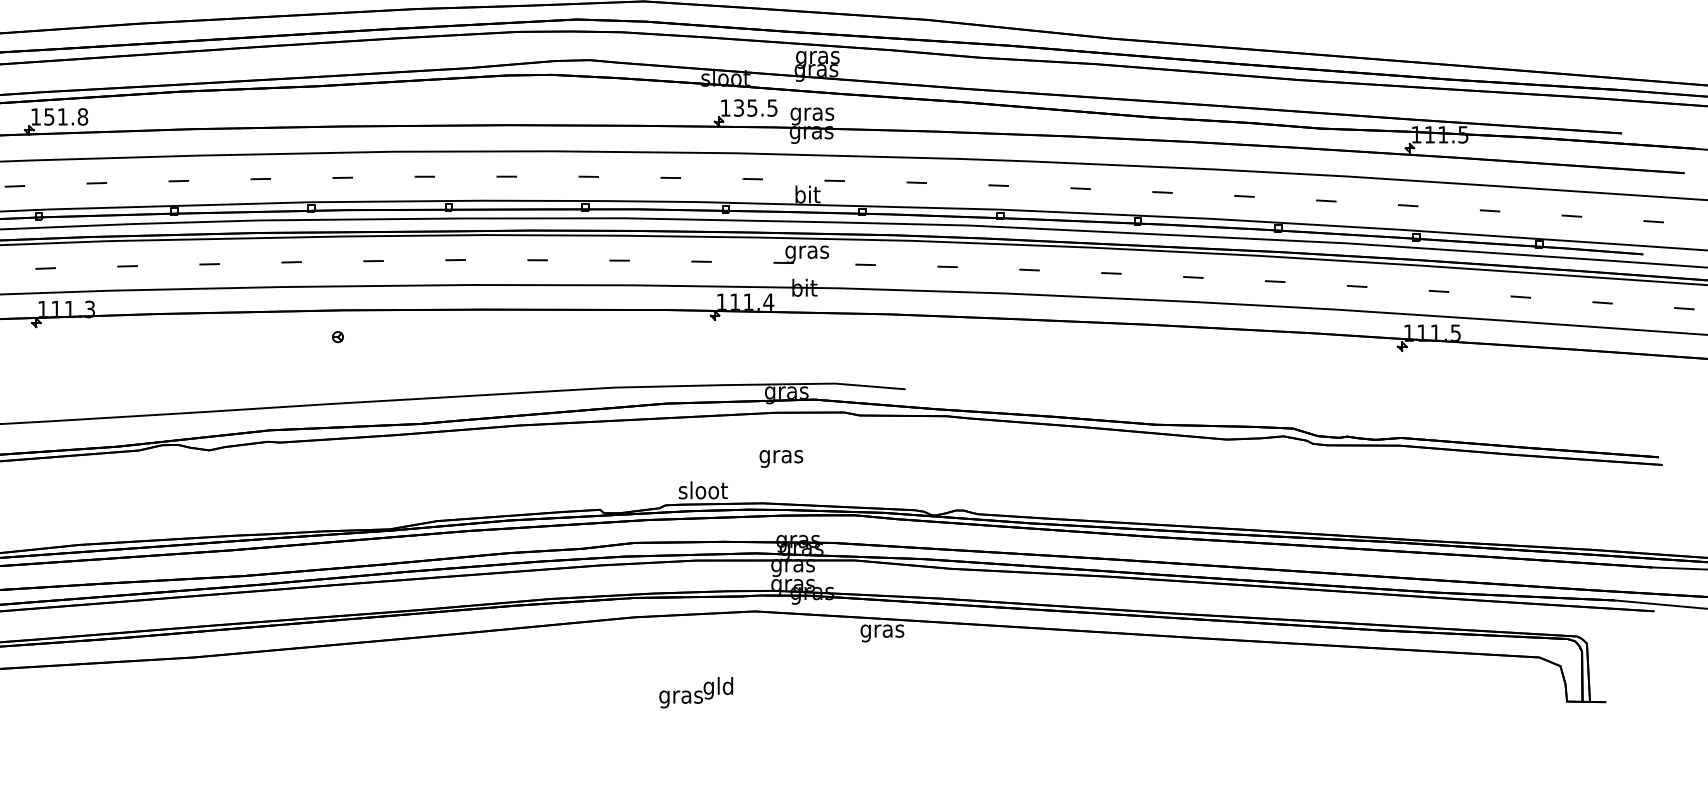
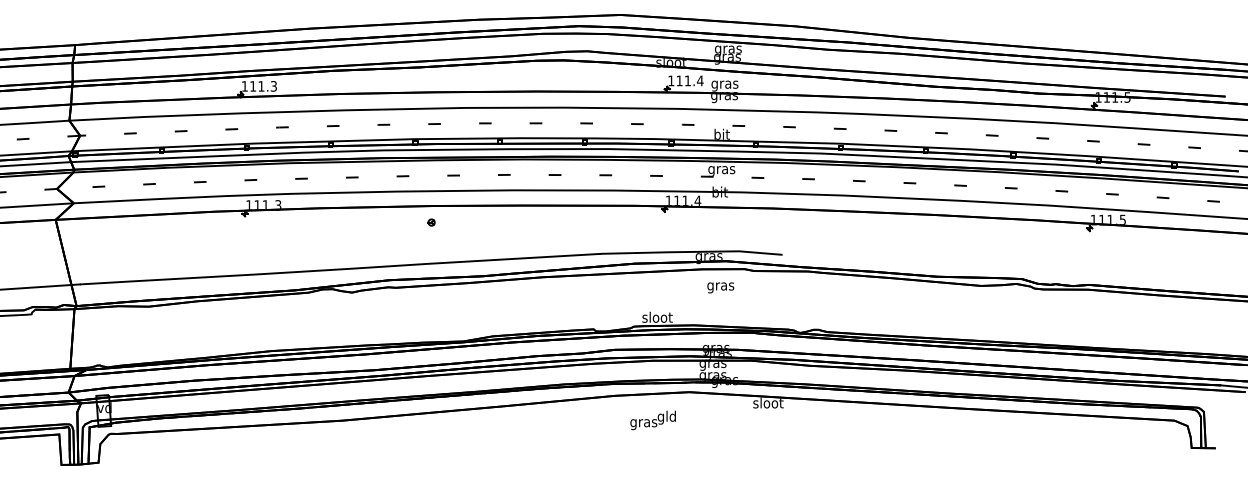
text: (755, 107) -> (689, 80), 135.5 -> 111.4
text: (66, 117) -> (263, 86), 151.8 -> 111.3
text: (780, 458) -> (720, 287), moved
text: (882, 631) -> (768, 404), gras -> sloot
text: (695, 692) -> (652, 420), moved

